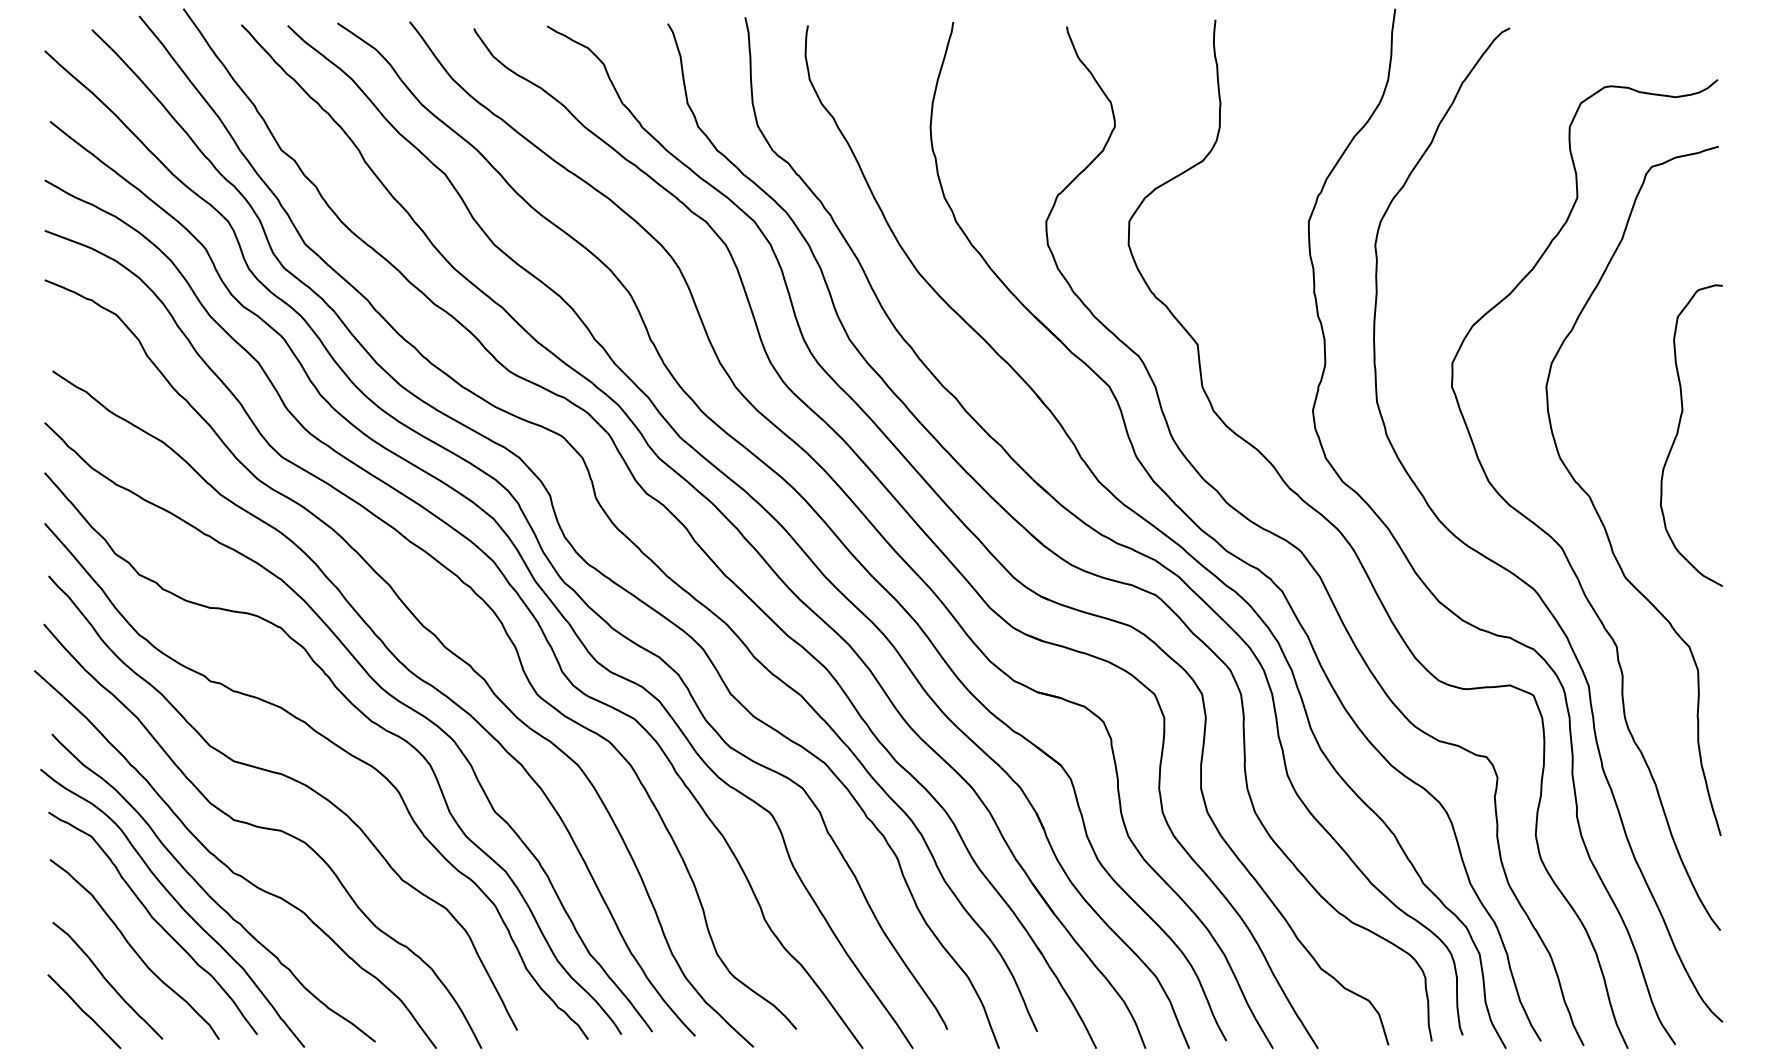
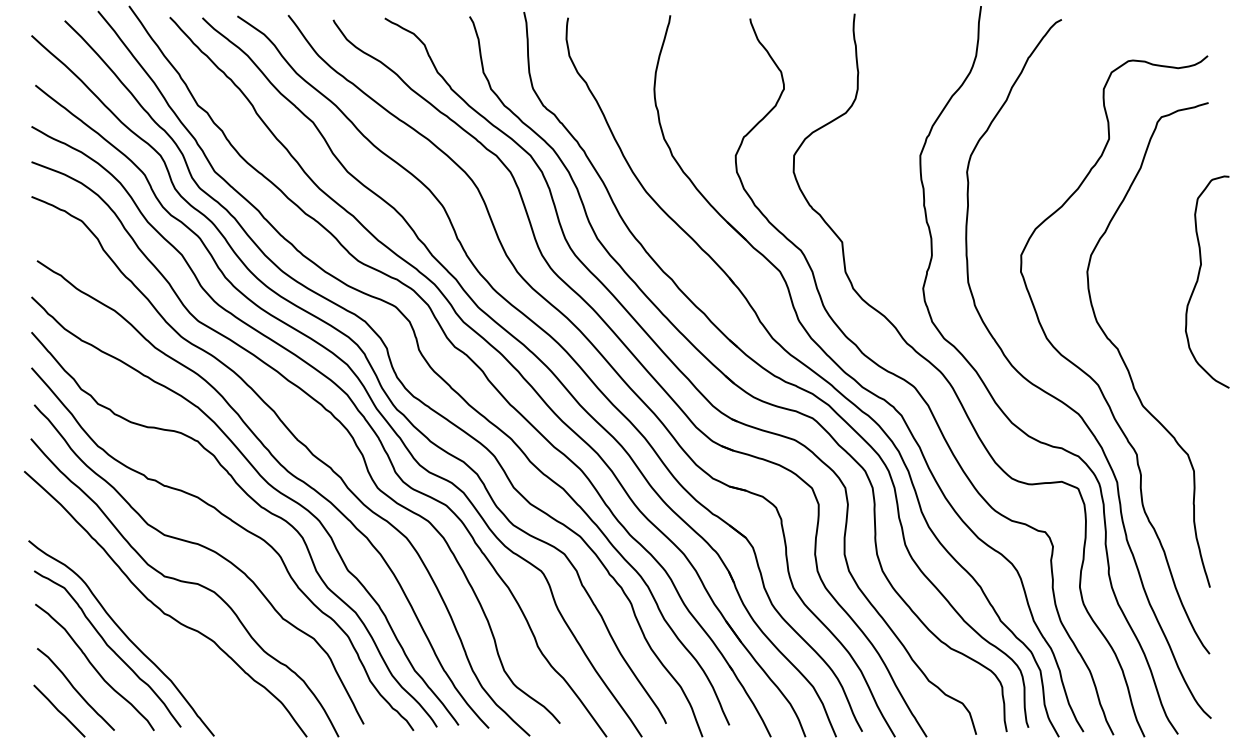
curve: (1678, 434) -> (1198, 281), moved
curve: (208, 892) -> (146, 627), removed

